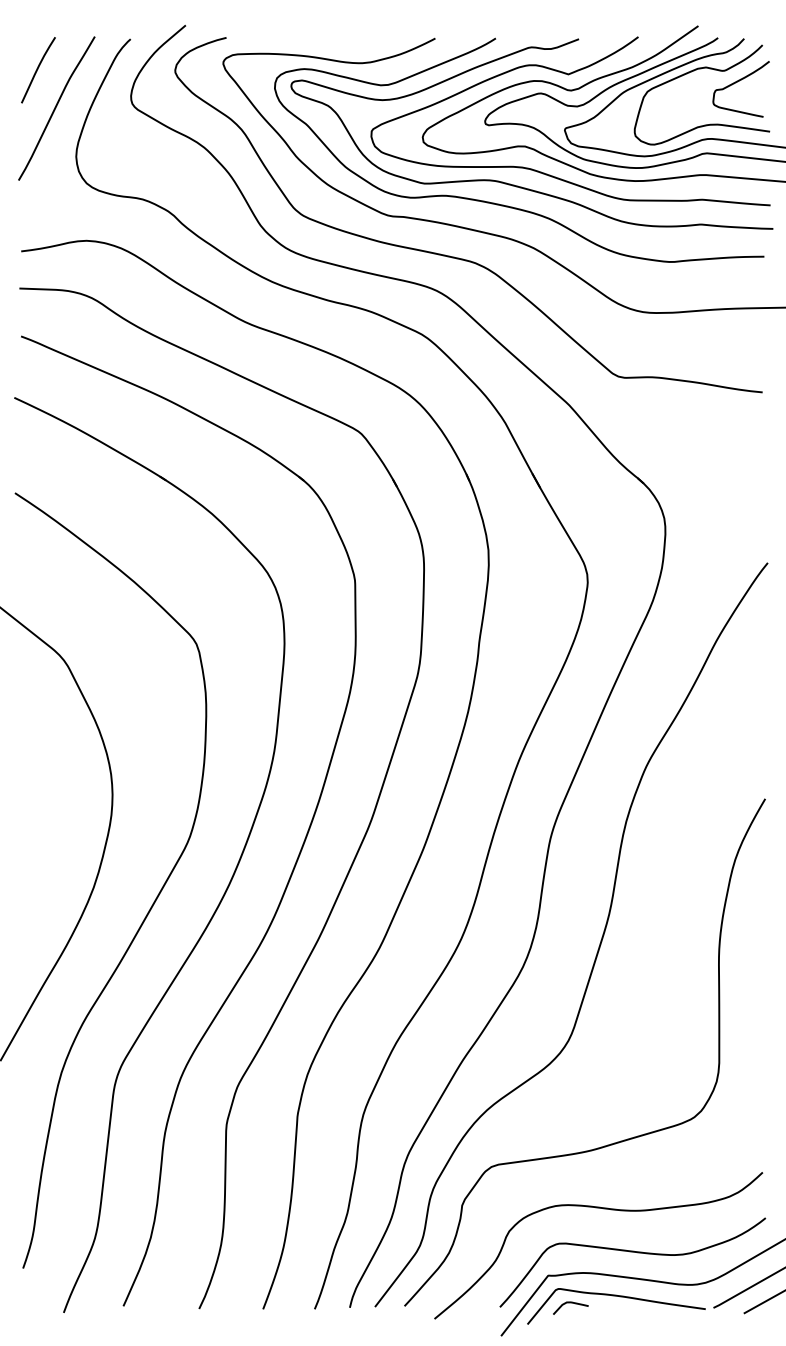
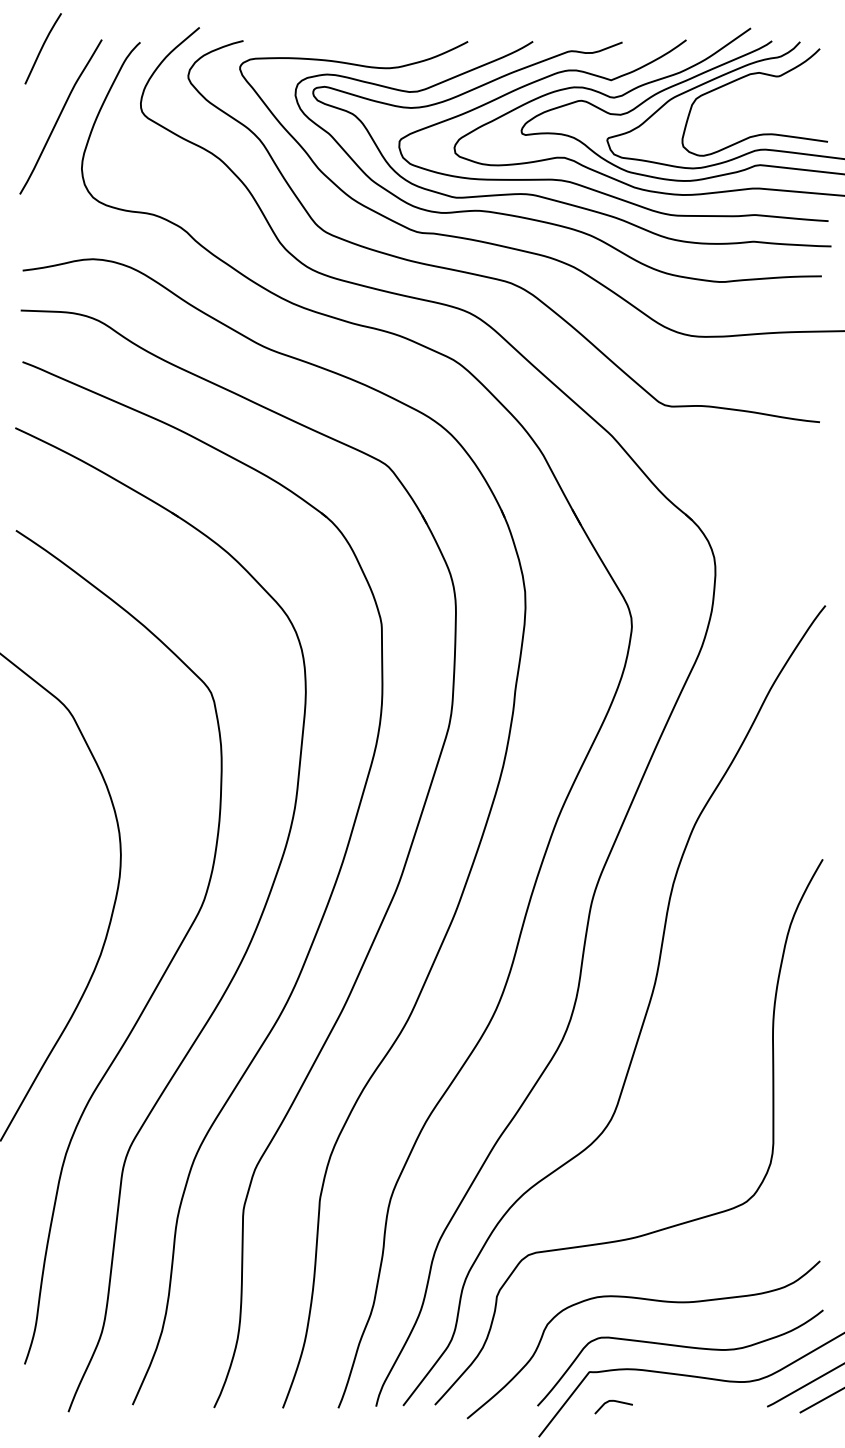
curve: (37, 69) -> (42, 48), moved
curve: (737, 82) -> (792, 89), removed
curve: (619, 1297) -> (666, 1395), removed

